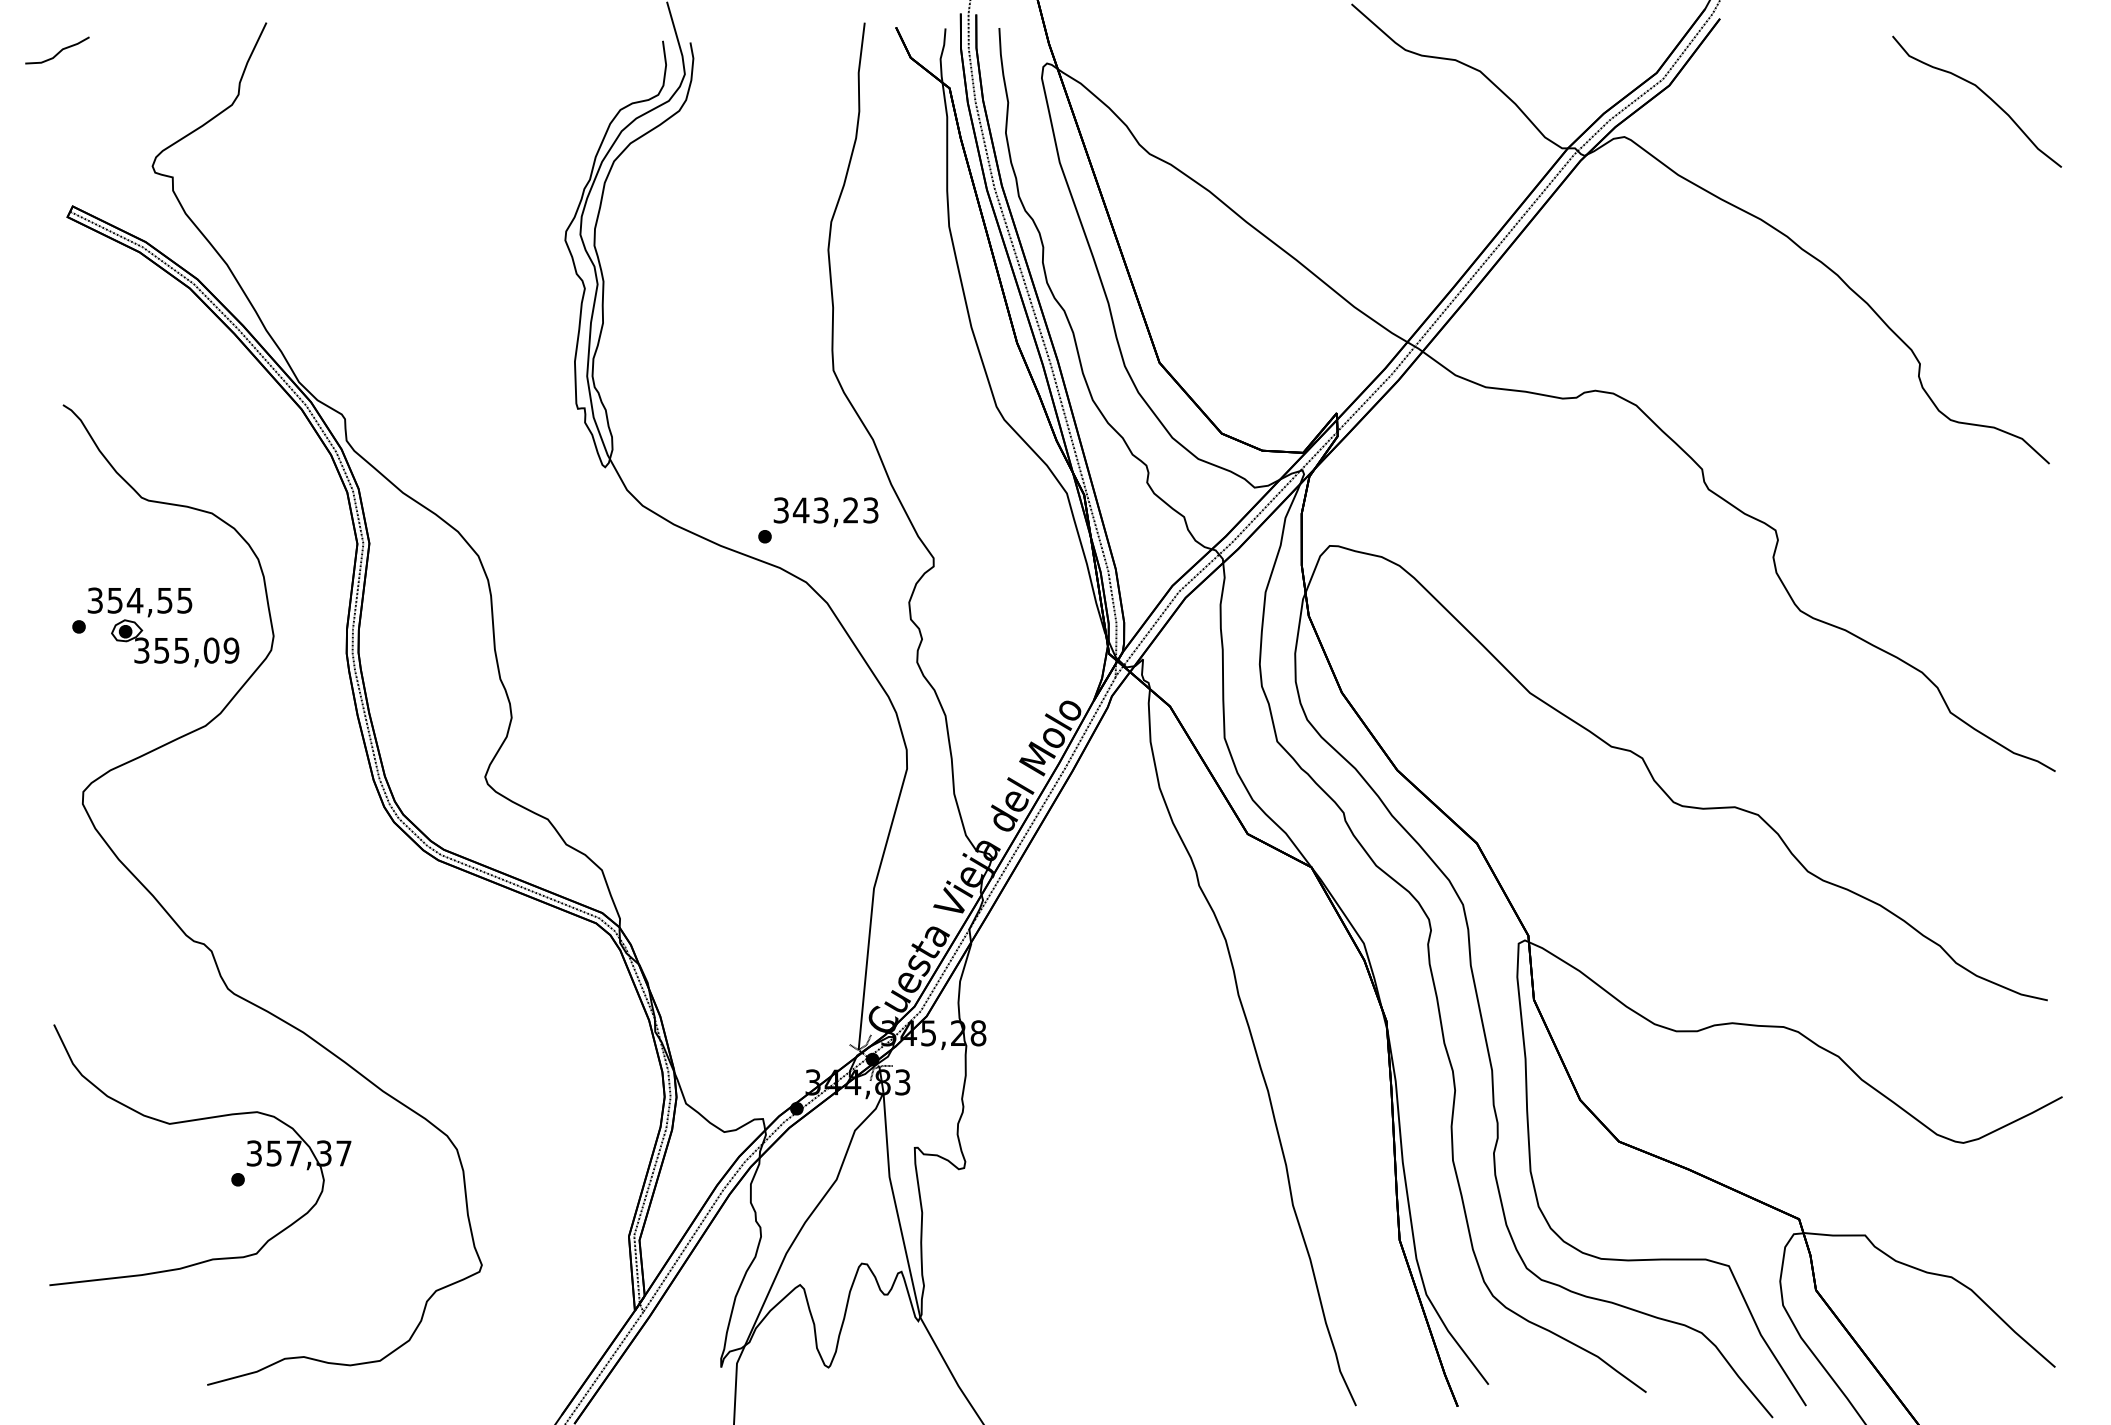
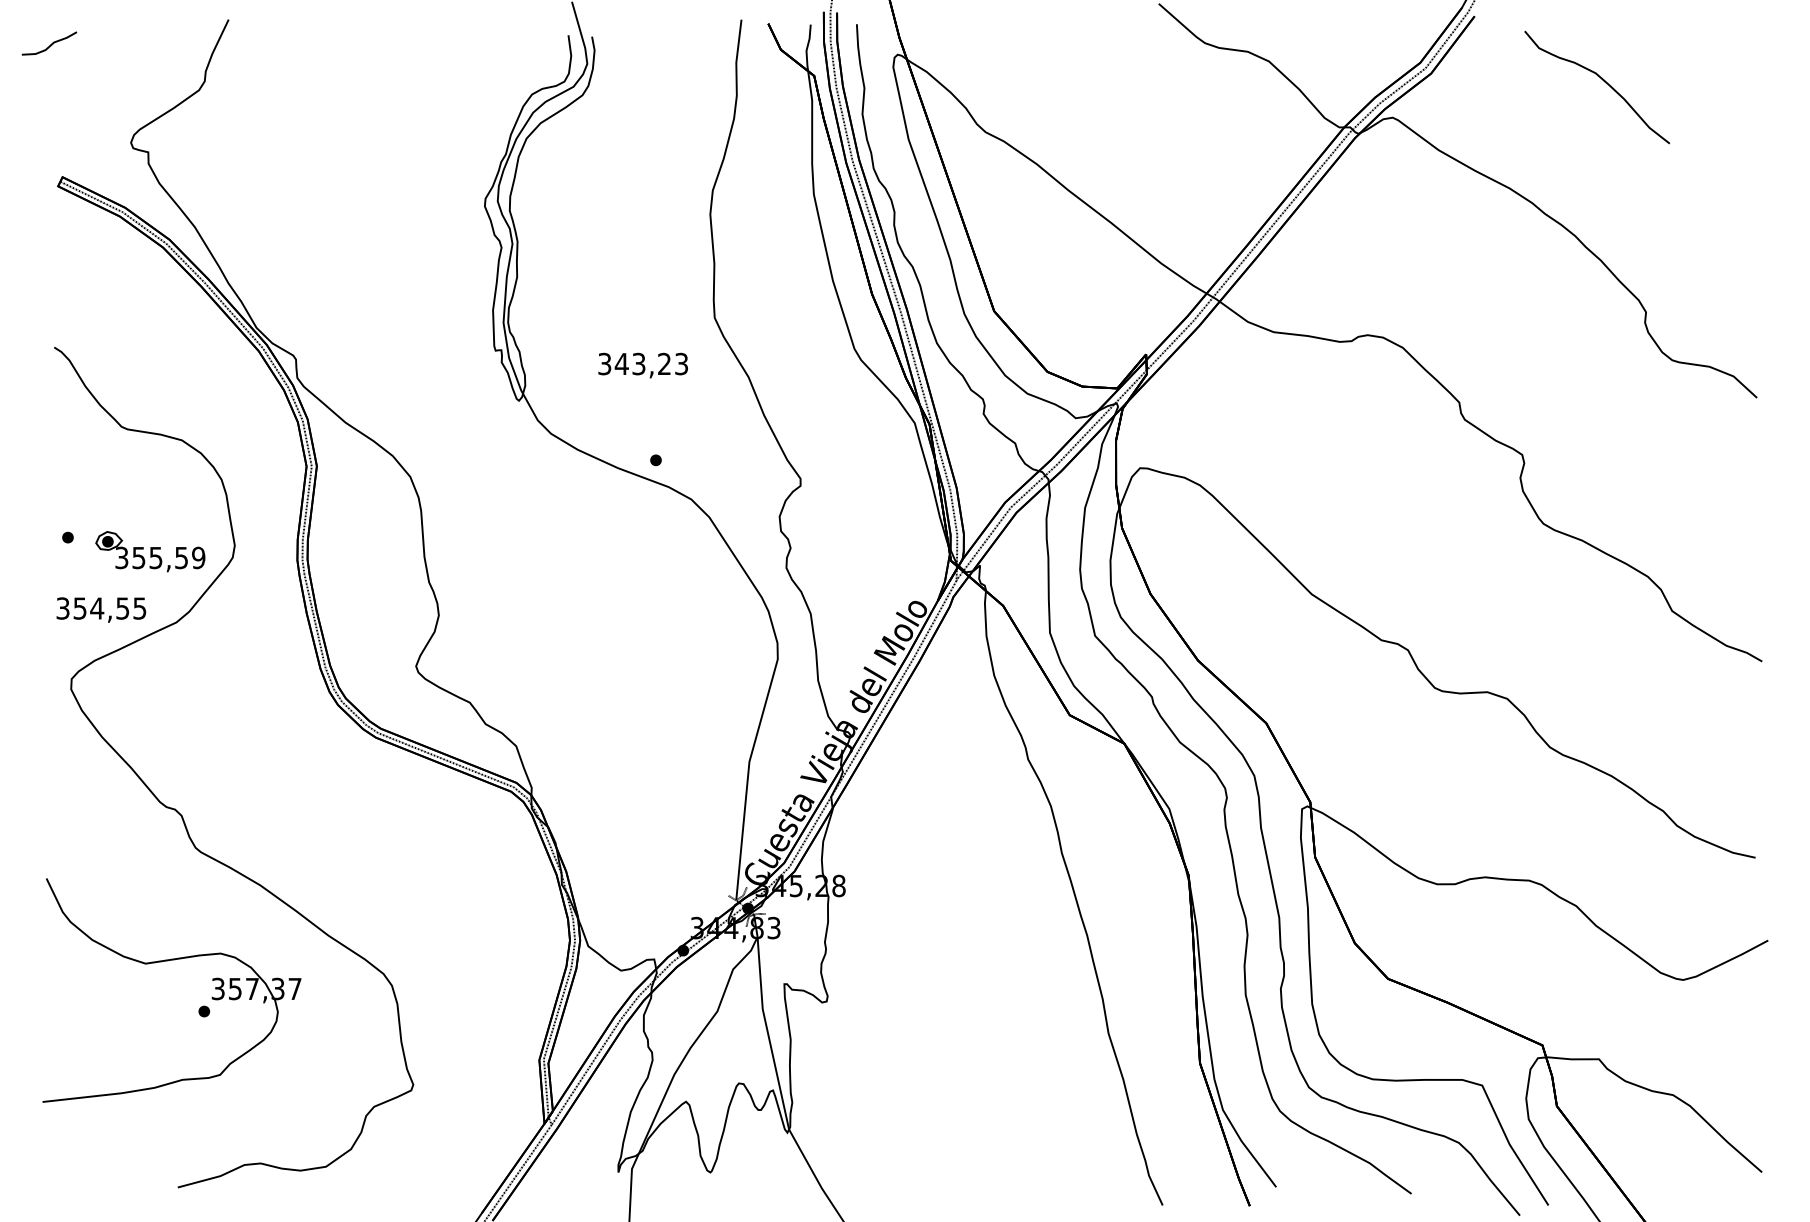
curve: (1983, 93) -> (1602, 80), moved
text: (825, 512) -> (642, 365), moved
text: (139, 602) -> (100, 610), moved
text: (211, 650) -> (181, 557), 355,09 -> 355,59

